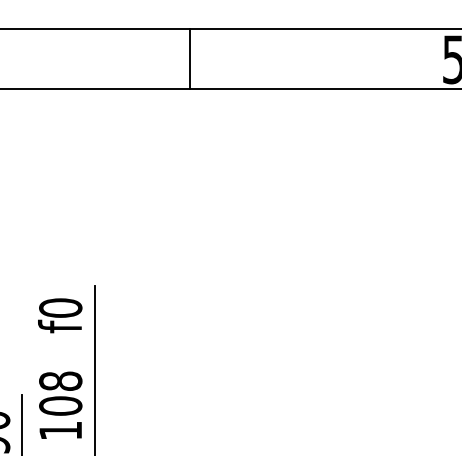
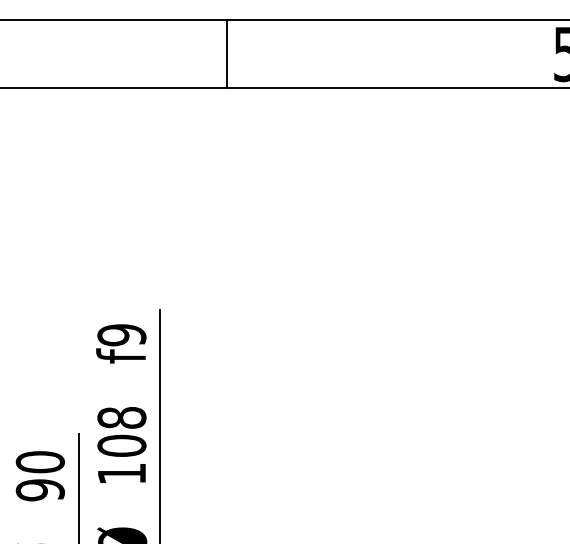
line: (190, 58) -> (227, 53), moved
text: (60, 308) -> (121, 335), f0 -> f9

